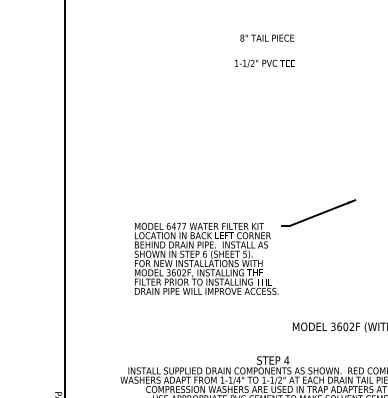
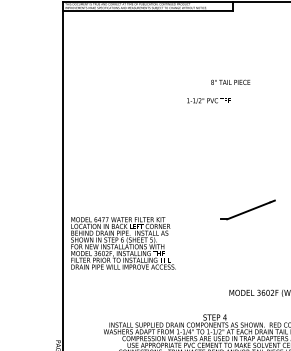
text: (266, 36) -> (230, 81), moved
text: (206, 259) -> (123, 243), moved

